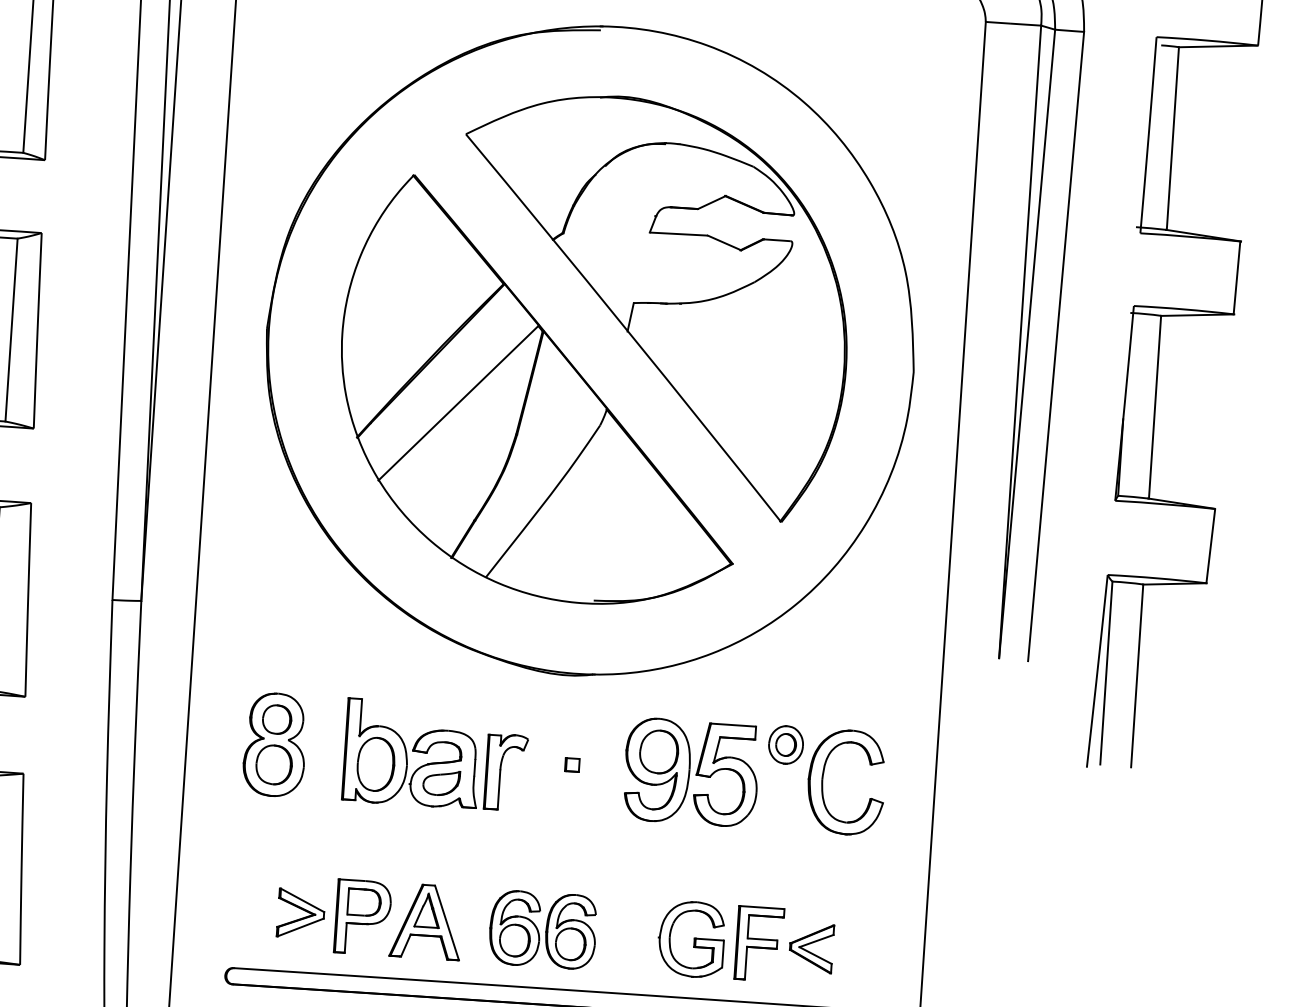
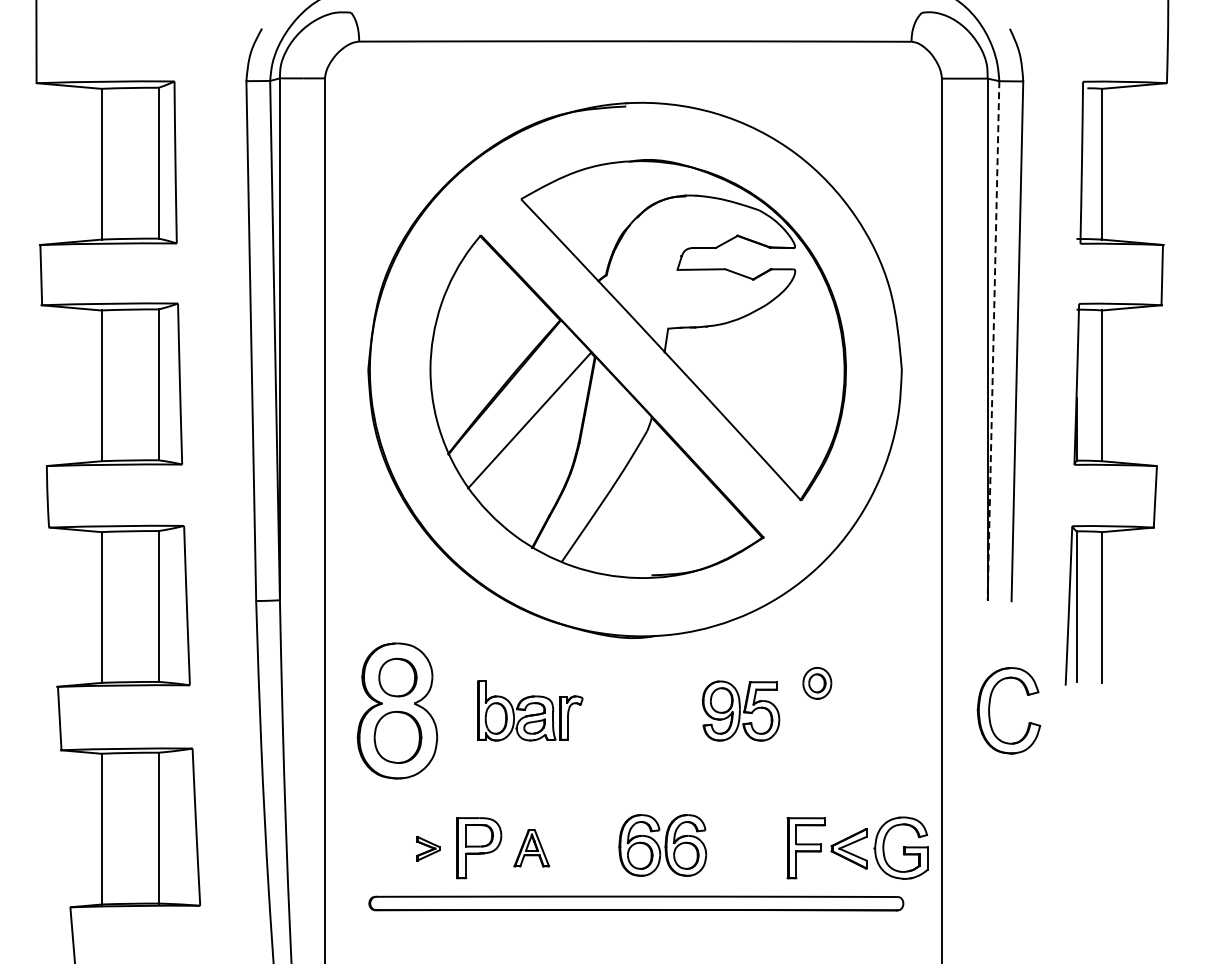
line: (1027, 343) -> (993, 340), solid -> dashed
part: (274, 745) -> (397, 711), size x1.6
part: (436, 754) -> (530, 710), size x0.7
part: (571, 764) -> (642, 711), removed
part: (690, 771) -> (740, 710), size x0.7
part: (824, 776) -> (990, 707), moved
part: (301, 913) -> (428, 848), size x0.6
part: (426, 922) -> (531, 848), size x0.6
part: (542, 929) -> (662, 845), moved
part: (690, 938) -> (900, 847), moved

